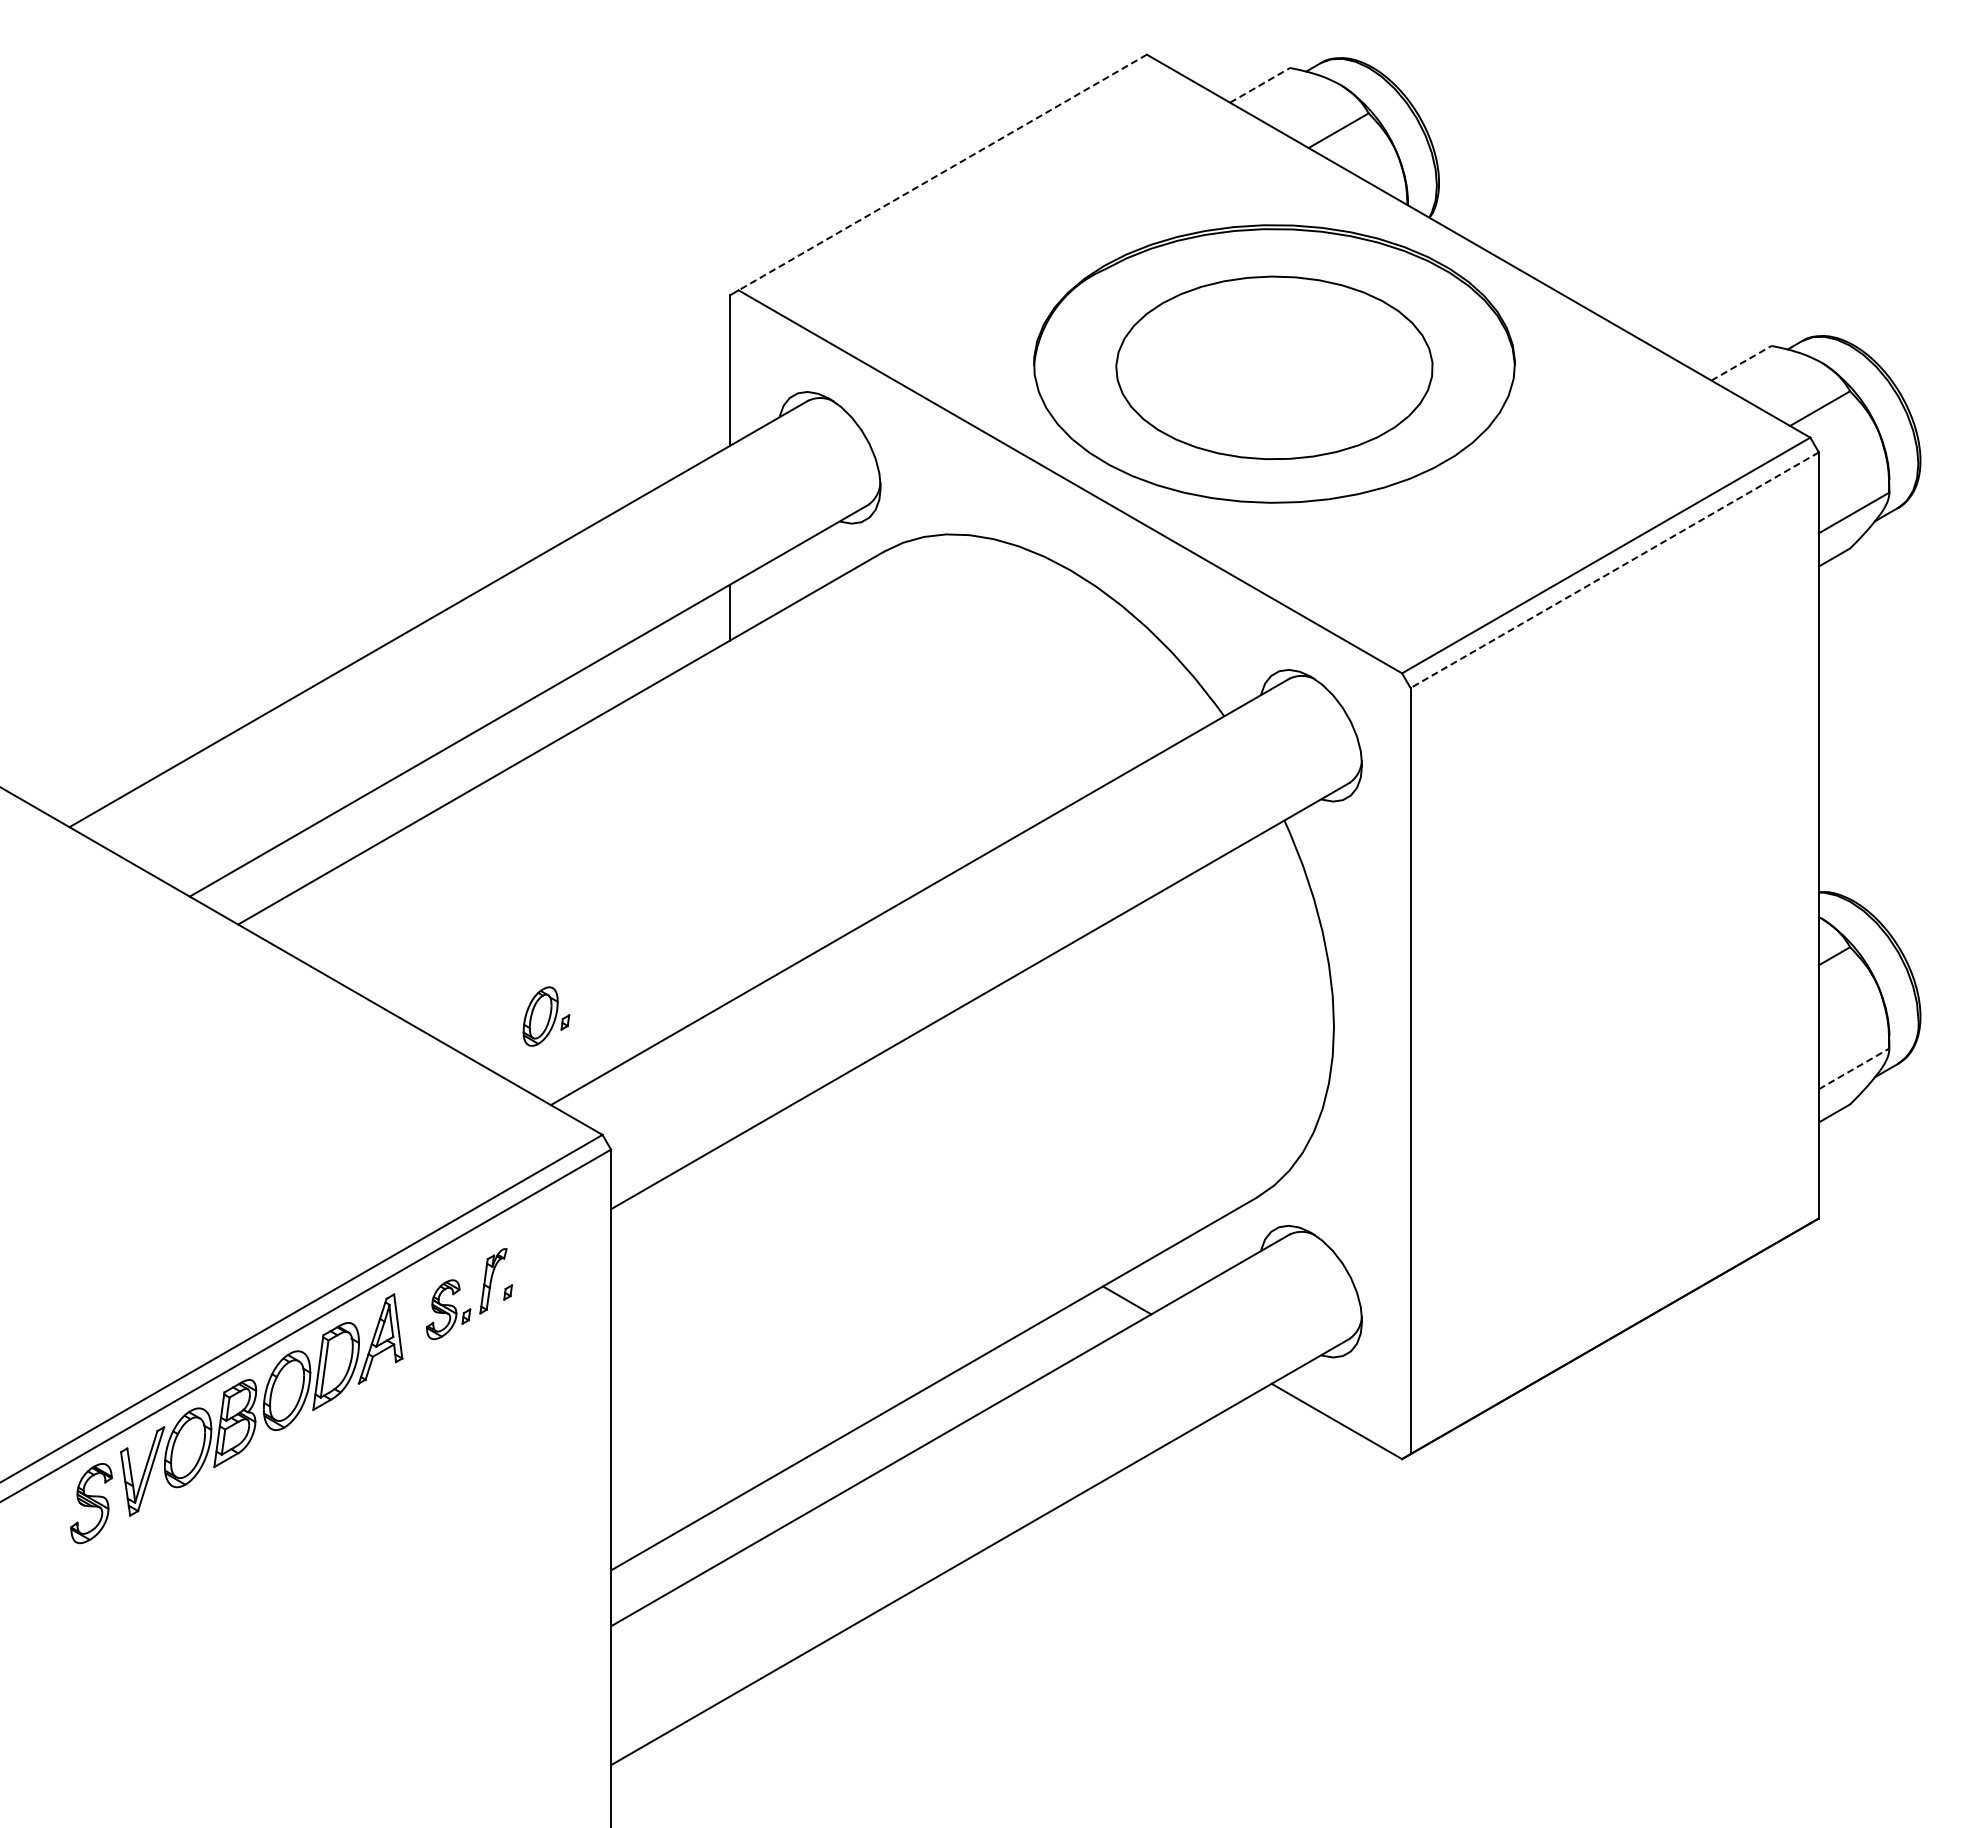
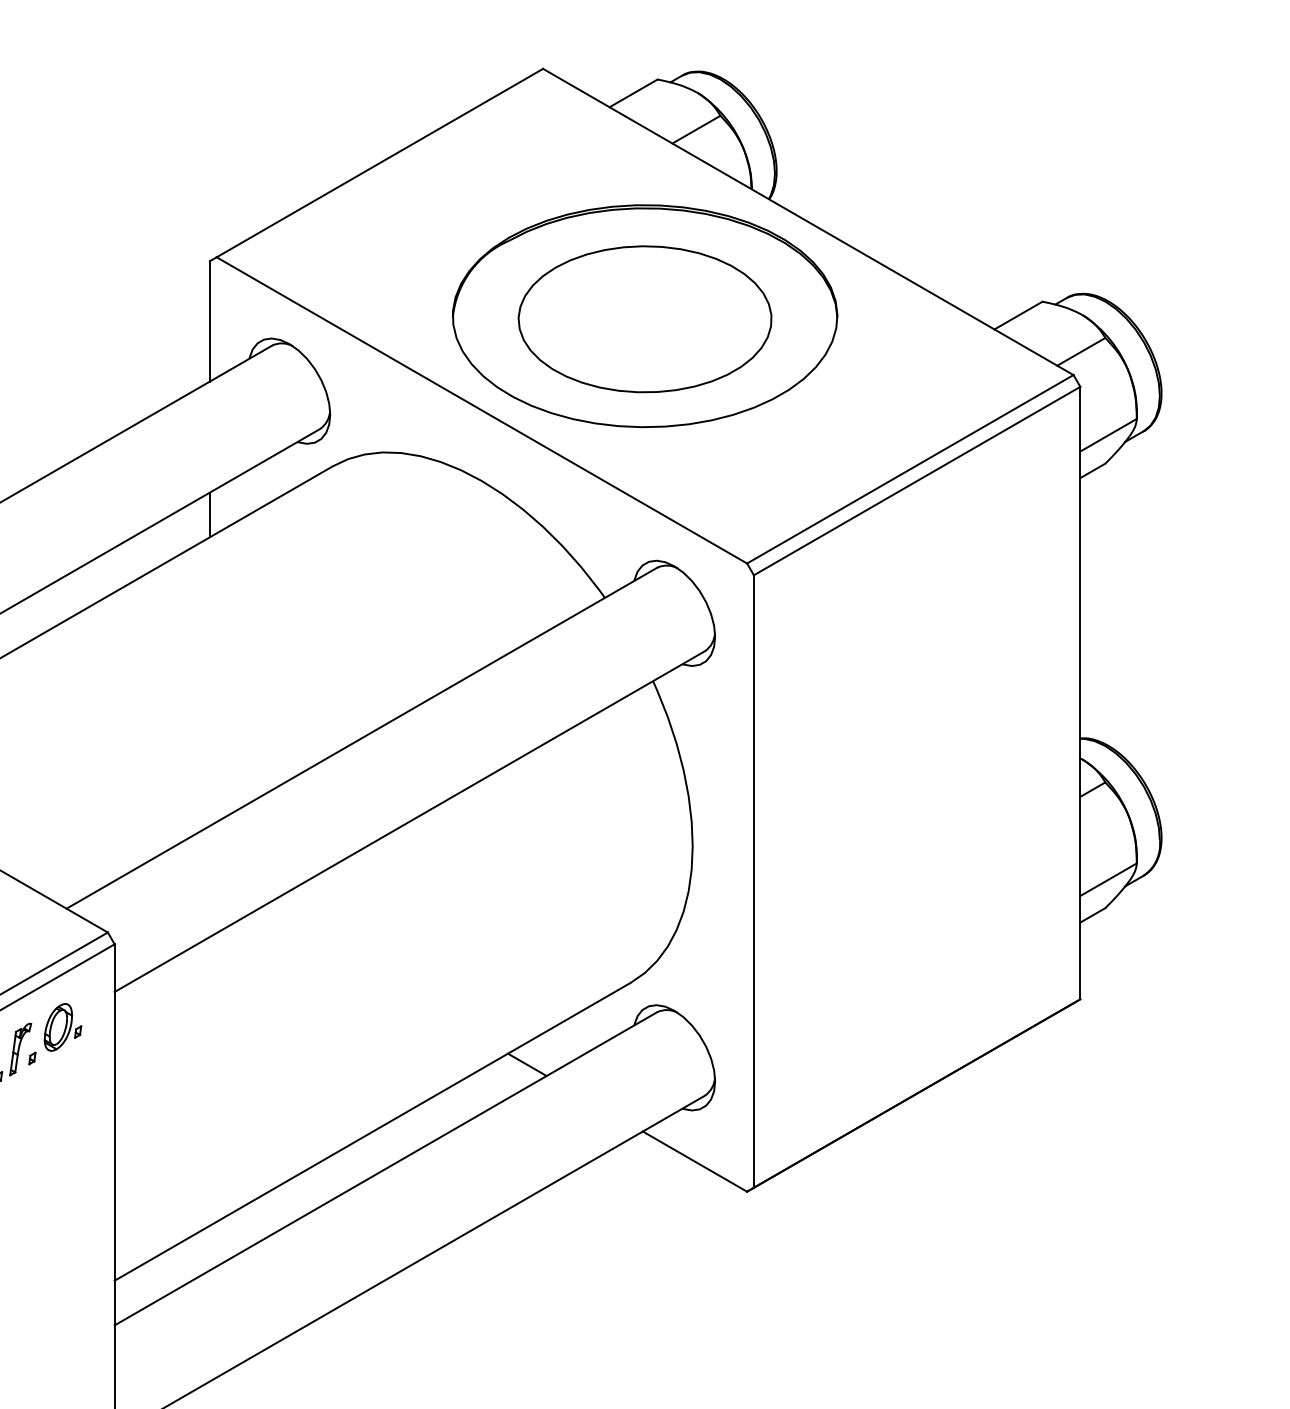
line: (1260, 85) -> (633, 93), dashed -> solid
line: (942, 172) -> (379, 163), dashed -> solid
line: (1741, 363) -> (1018, 315), dashed -> solid
line: (1614, 570) -> (916, 481), dashed -> solid
part: (546, 1016) -> (63, 1027), moved
line: (1854, 1068) -> (1108, 879), dashed -> solid

